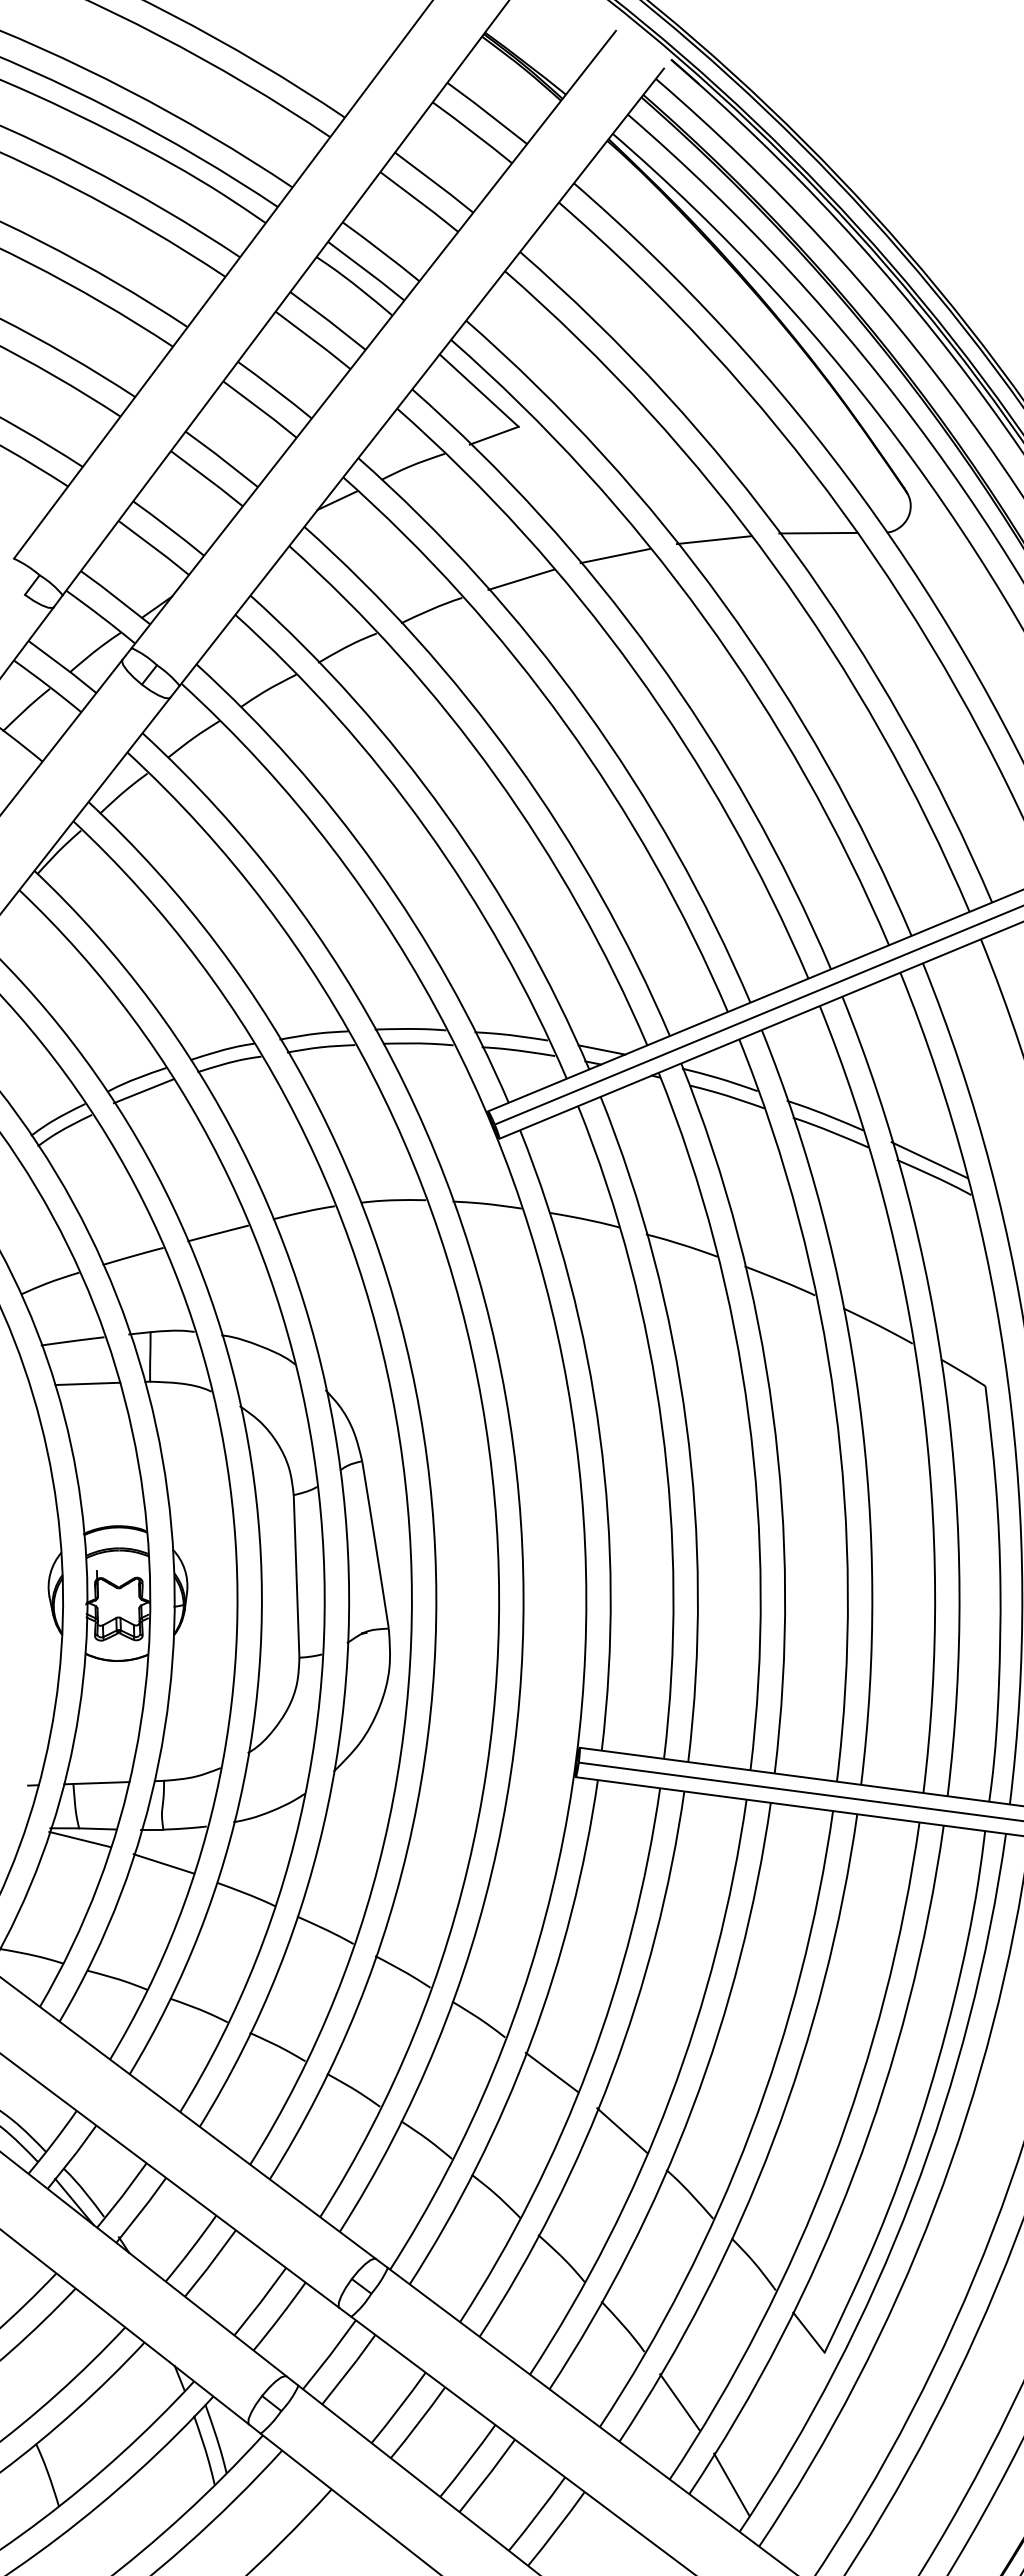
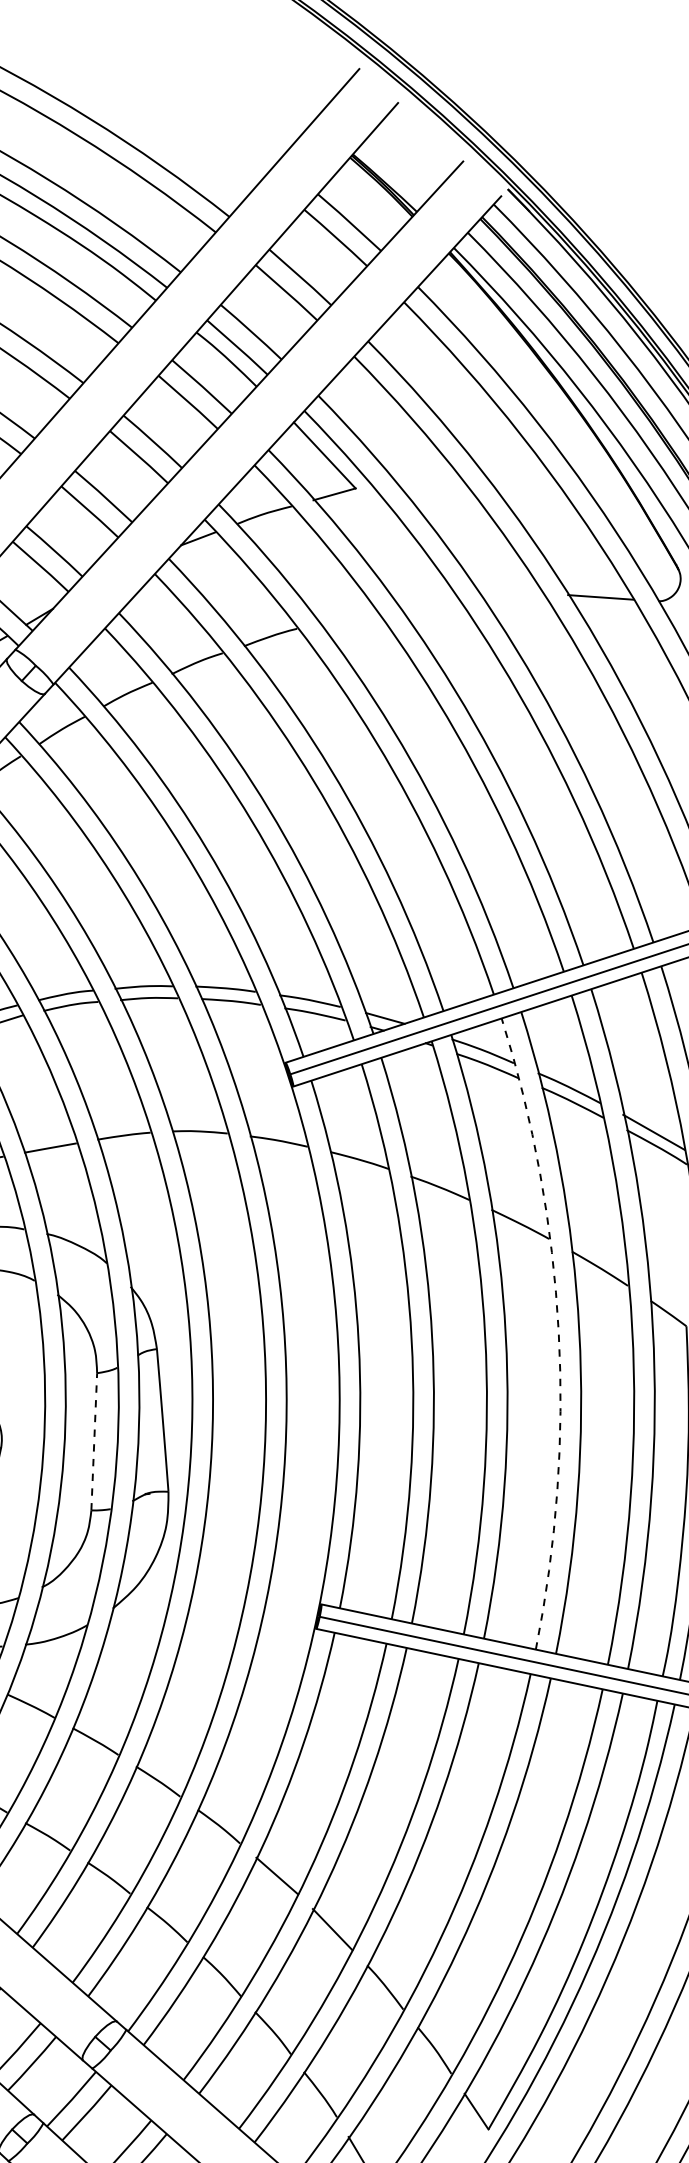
line: (713, 540) -> (512, 596), removed
line: (615, 555) -> (428, 603), removed
line: (520, 579) -> (347, 617), removed
arc: (835, 1404) -> (559, 1332), solid -> dashed
line: (296, 1575) -> (94, 1441), solid -> dashed

